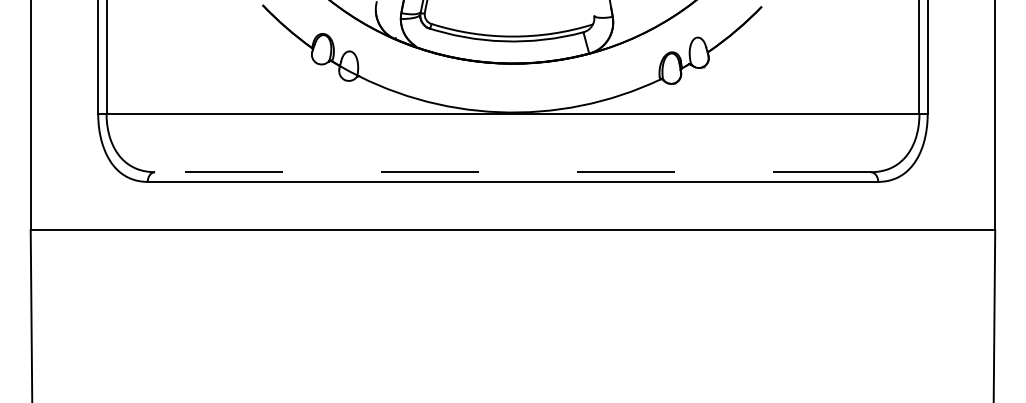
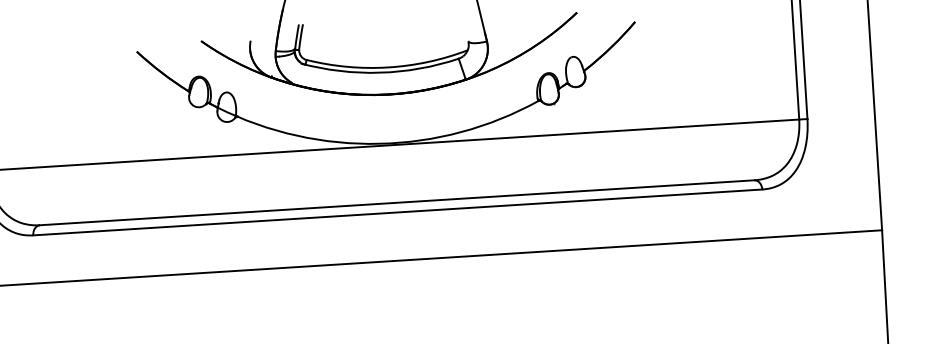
line: (512, 172) -> (396, 203), dashed -> solid

